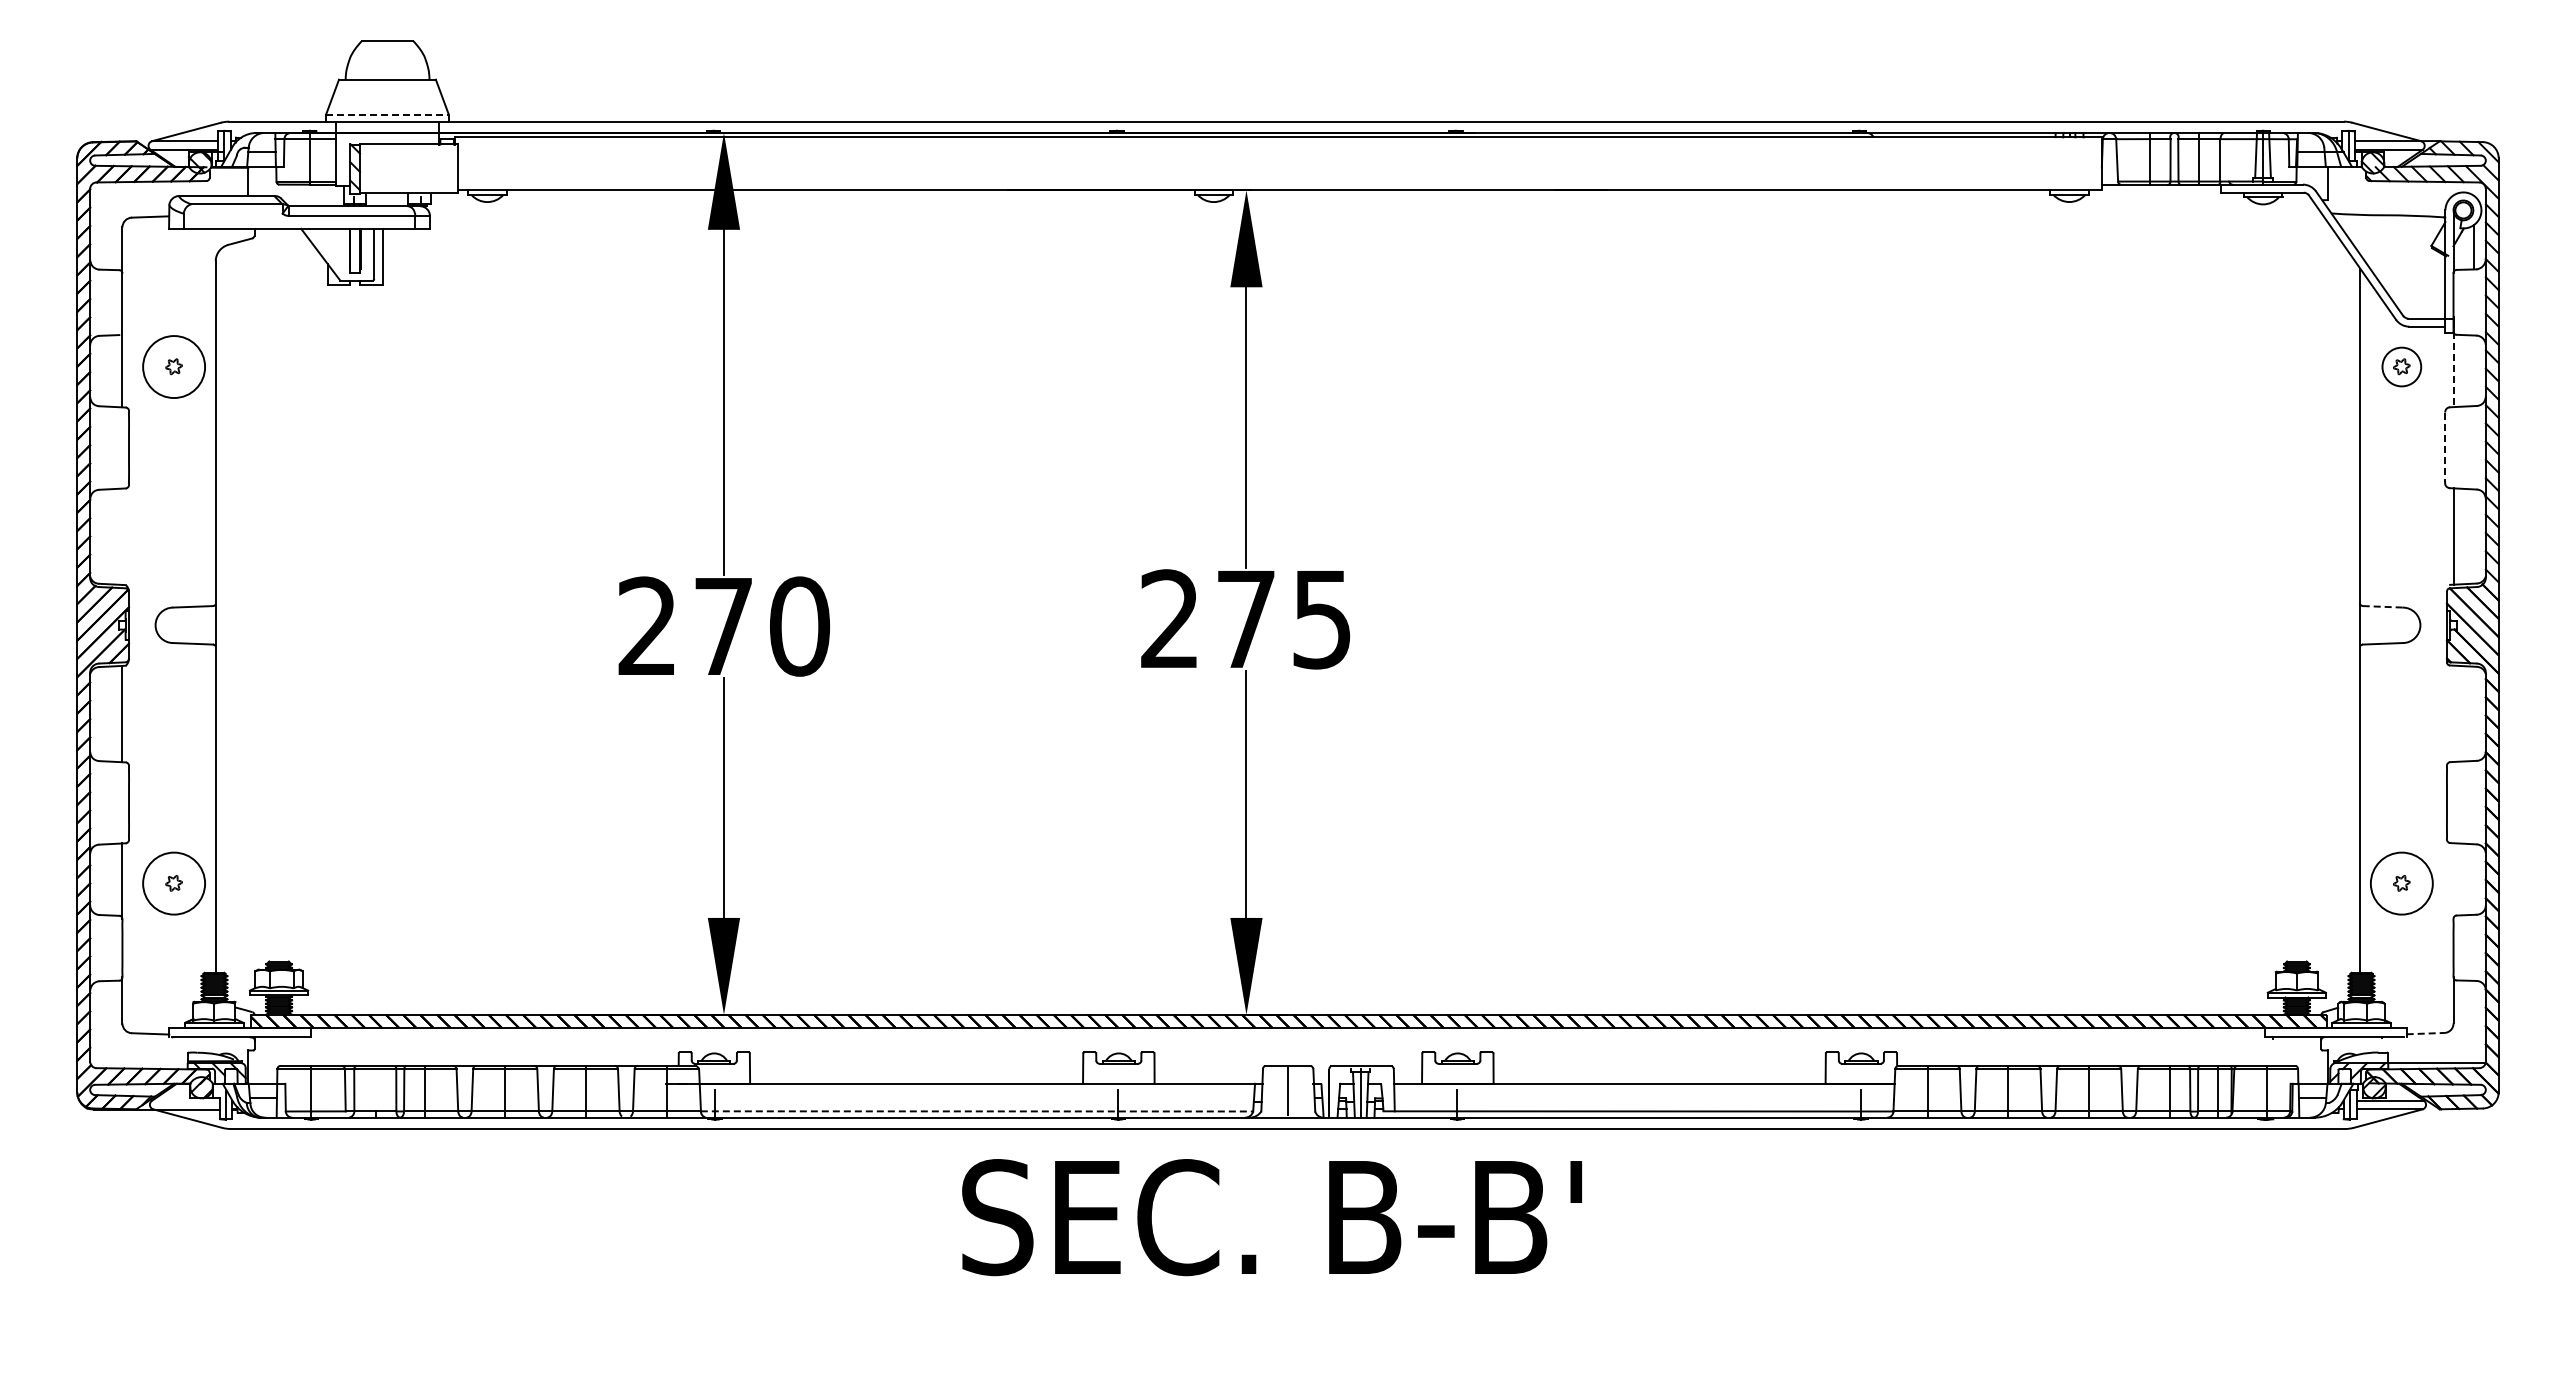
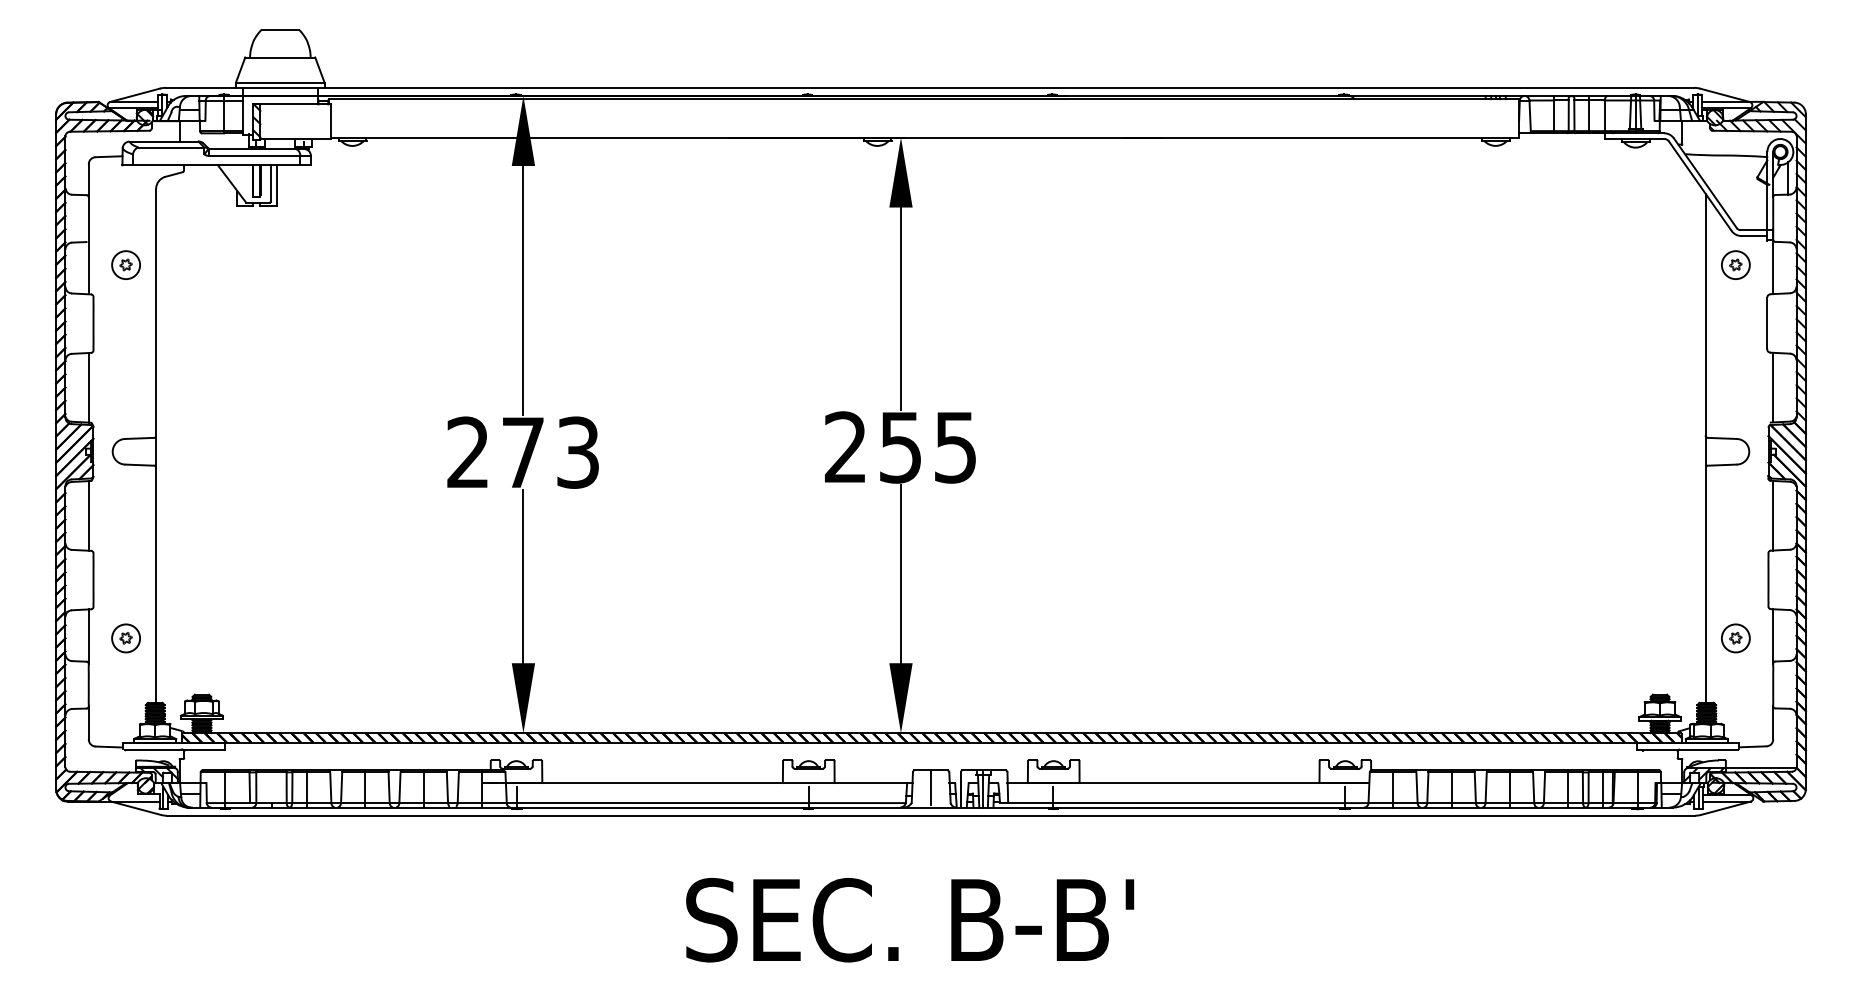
line: (387, 114) -> (280, 82), dashed -> solid
circle: (173, 366) -> (125, 264), size x0.62
line: (2453, 369) -> (1773, 266), dashed -> solid
line: (2445, 447) -> (1767, 323), dashed -> solid
line: (122, 536) -> (88, 387), added
line: (2382, 606) -> (1721, 438), dashed -> solid
text: (1245, 620) -> (900, 448), 275 -> 255
text: (800, 626) -> (578, 452), 270 -> 273
line: (2453, 713) -> (1773, 515), added
line: (2453, 880) -> (1773, 636), added
circle: (173, 883) -> (125, 638), size x0.62
circle: (2401, 883) -> (1735, 638), size x0.62
line: (2425, 1033) -> (1752, 746), dashed -> solid
line: (977, 1111) -> (706, 803), dashed -> solid
text: (1271, 1217) -> (909, 920), moved

